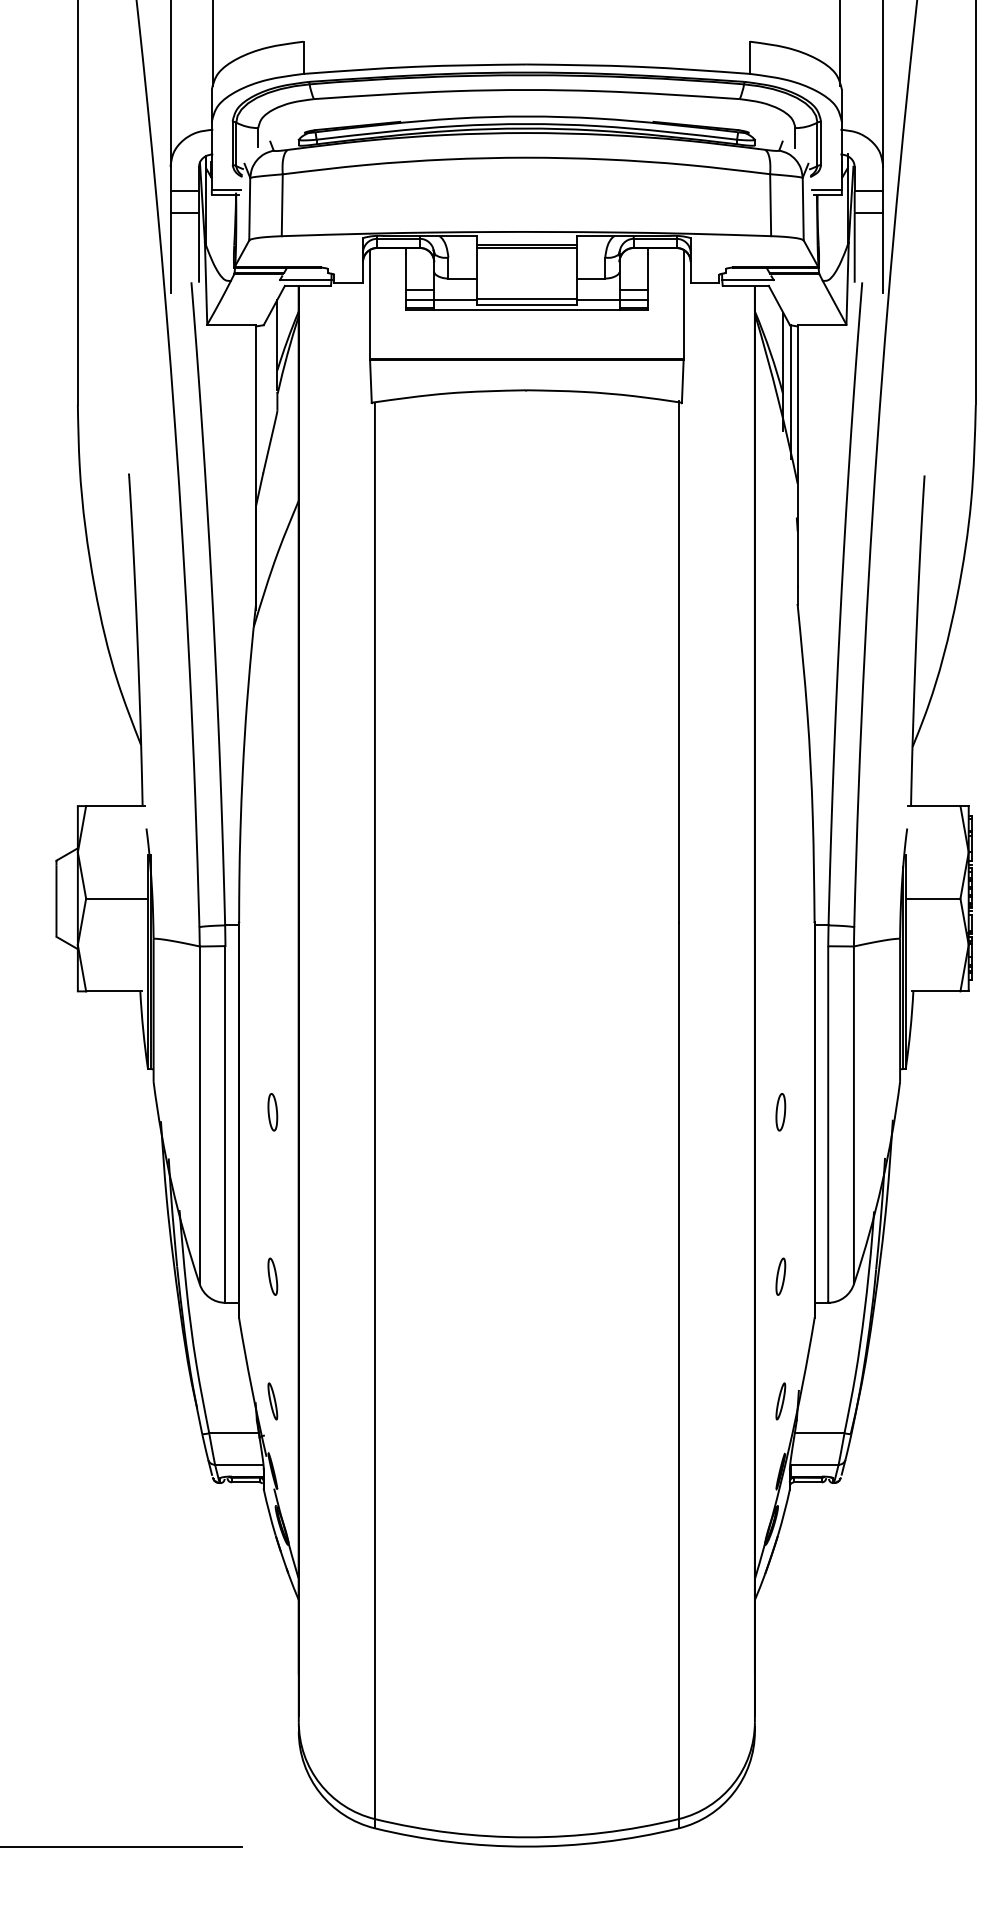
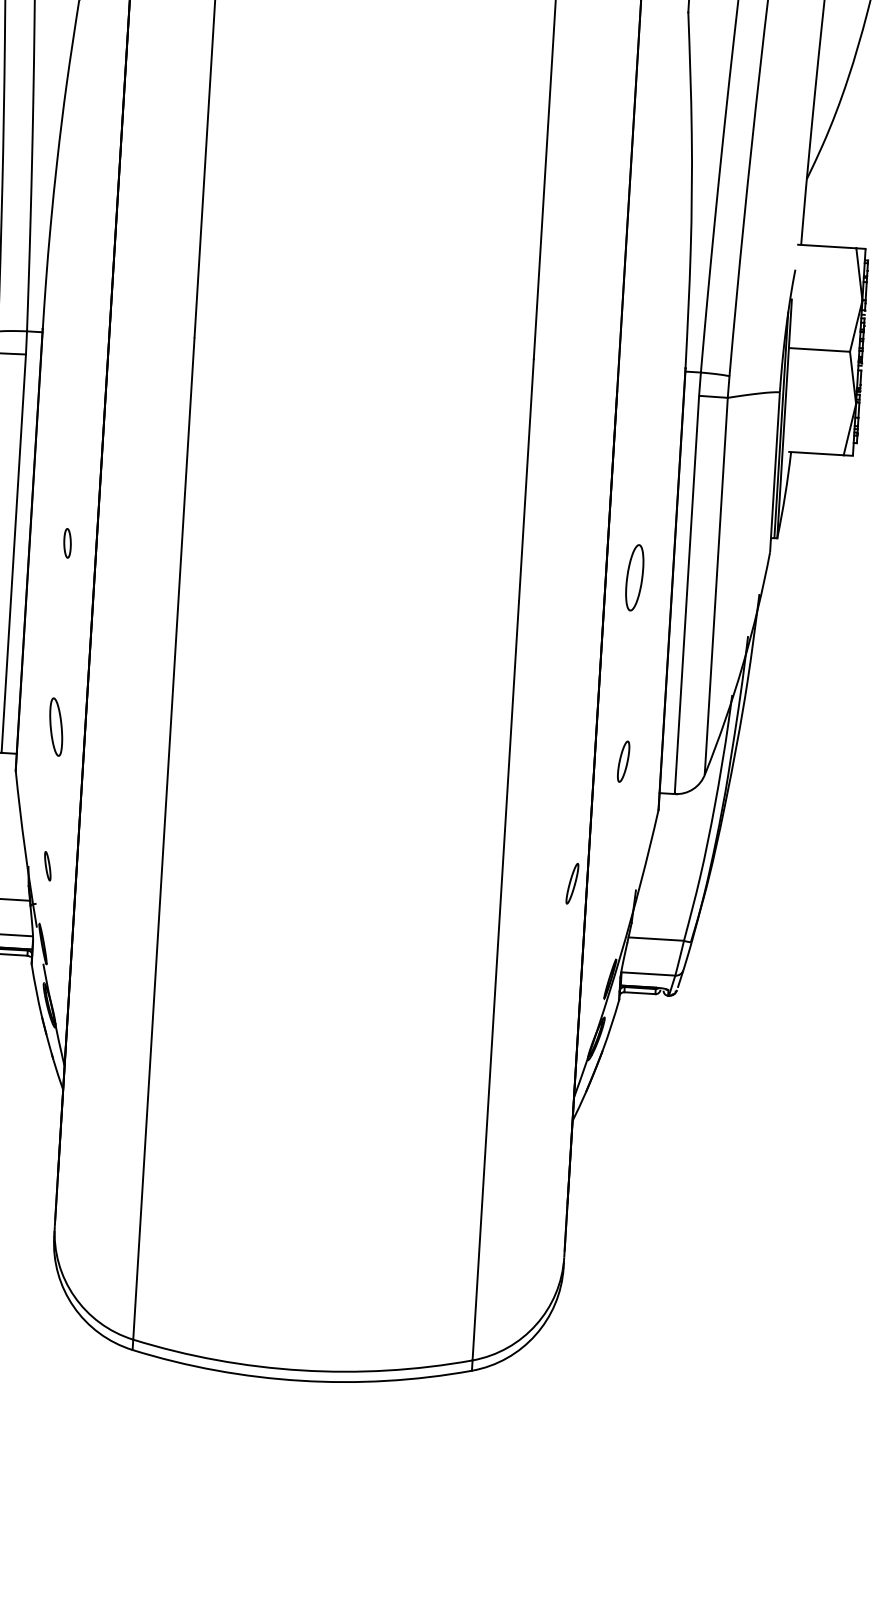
part: (272, 1112) -> (67, 543), size x0.7
part: (780, 1112) -> (634, 578), size x1.6
part: (272, 1276) -> (55, 726), size x1.4
part: (272, 1401) -> (47, 866), size x0.7
part: (780, 1401) -> (572, 883), moved

